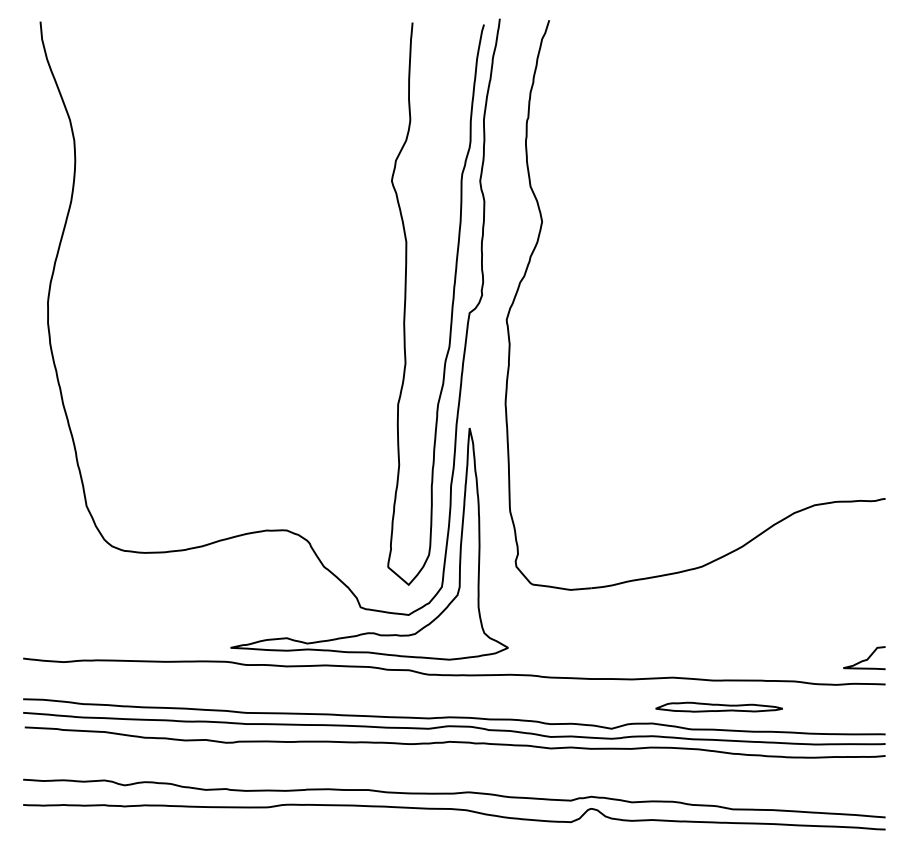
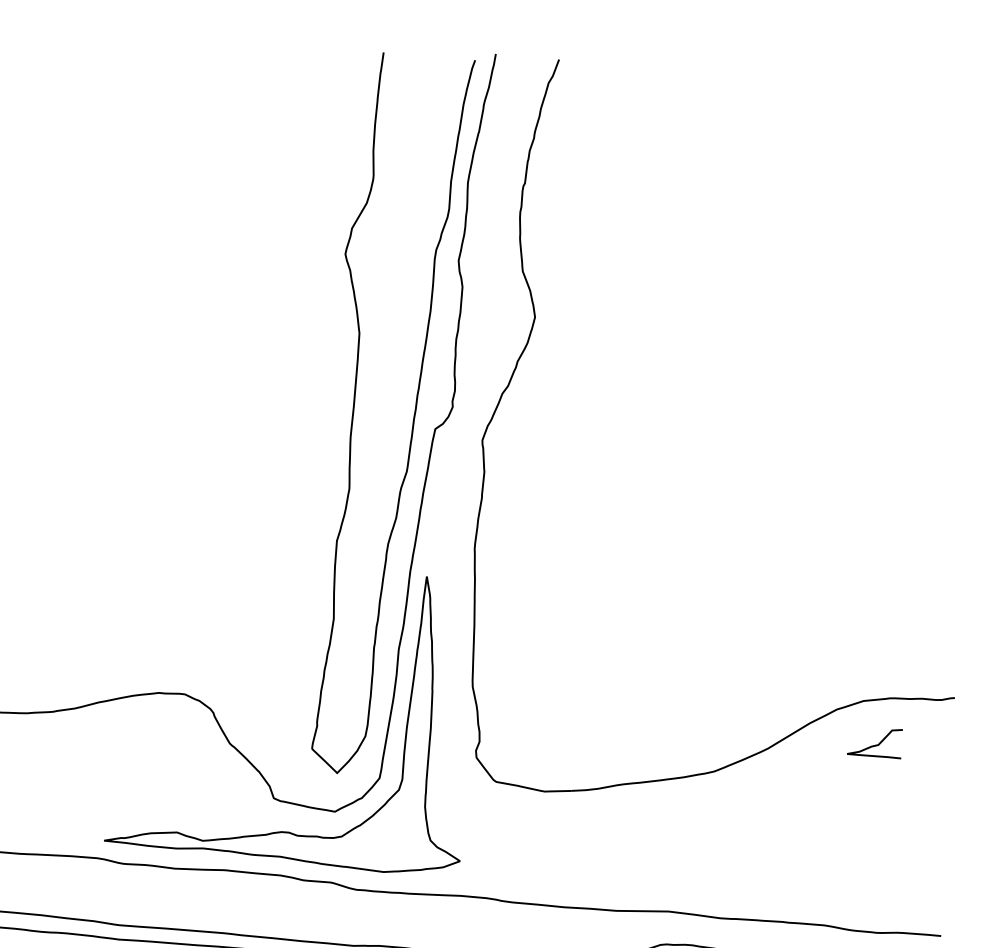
curve: (864, 659) -> (874, 744), moved

